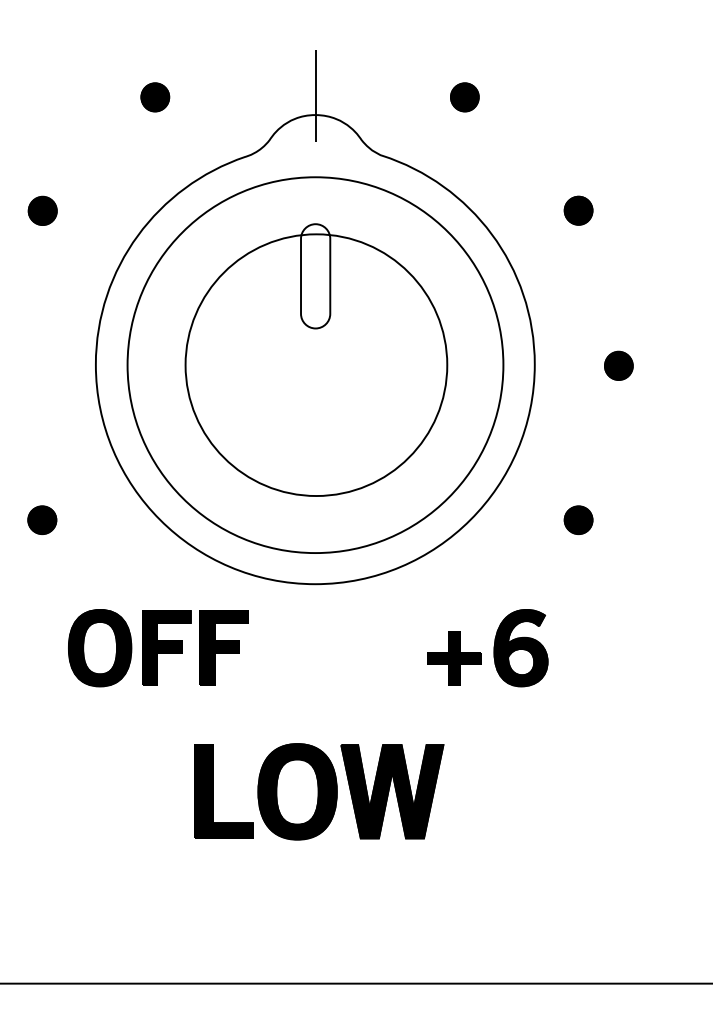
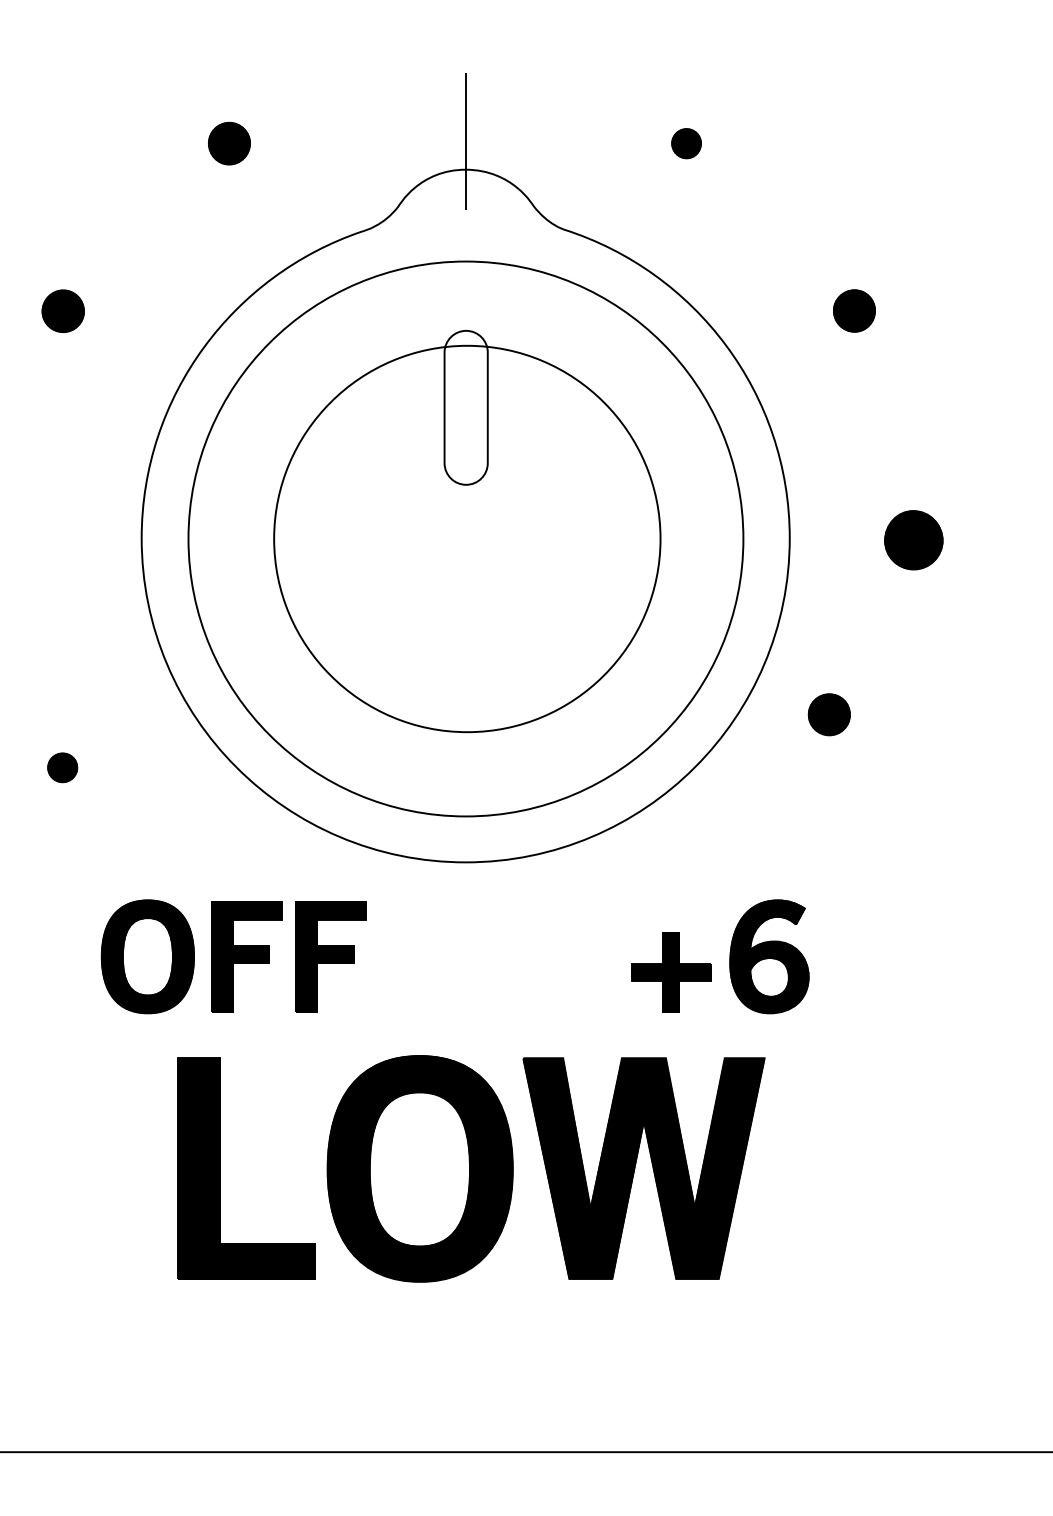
part: (464, 97) -> (685, 143), size x0.7
part: (618, 365) -> (913, 539), size x1.4
part: (42, 519) -> (62, 766), size x0.7
part: (578, 519) -> (829, 713), moved
part: (319, 791) -> (471, 1168), size x1.6

